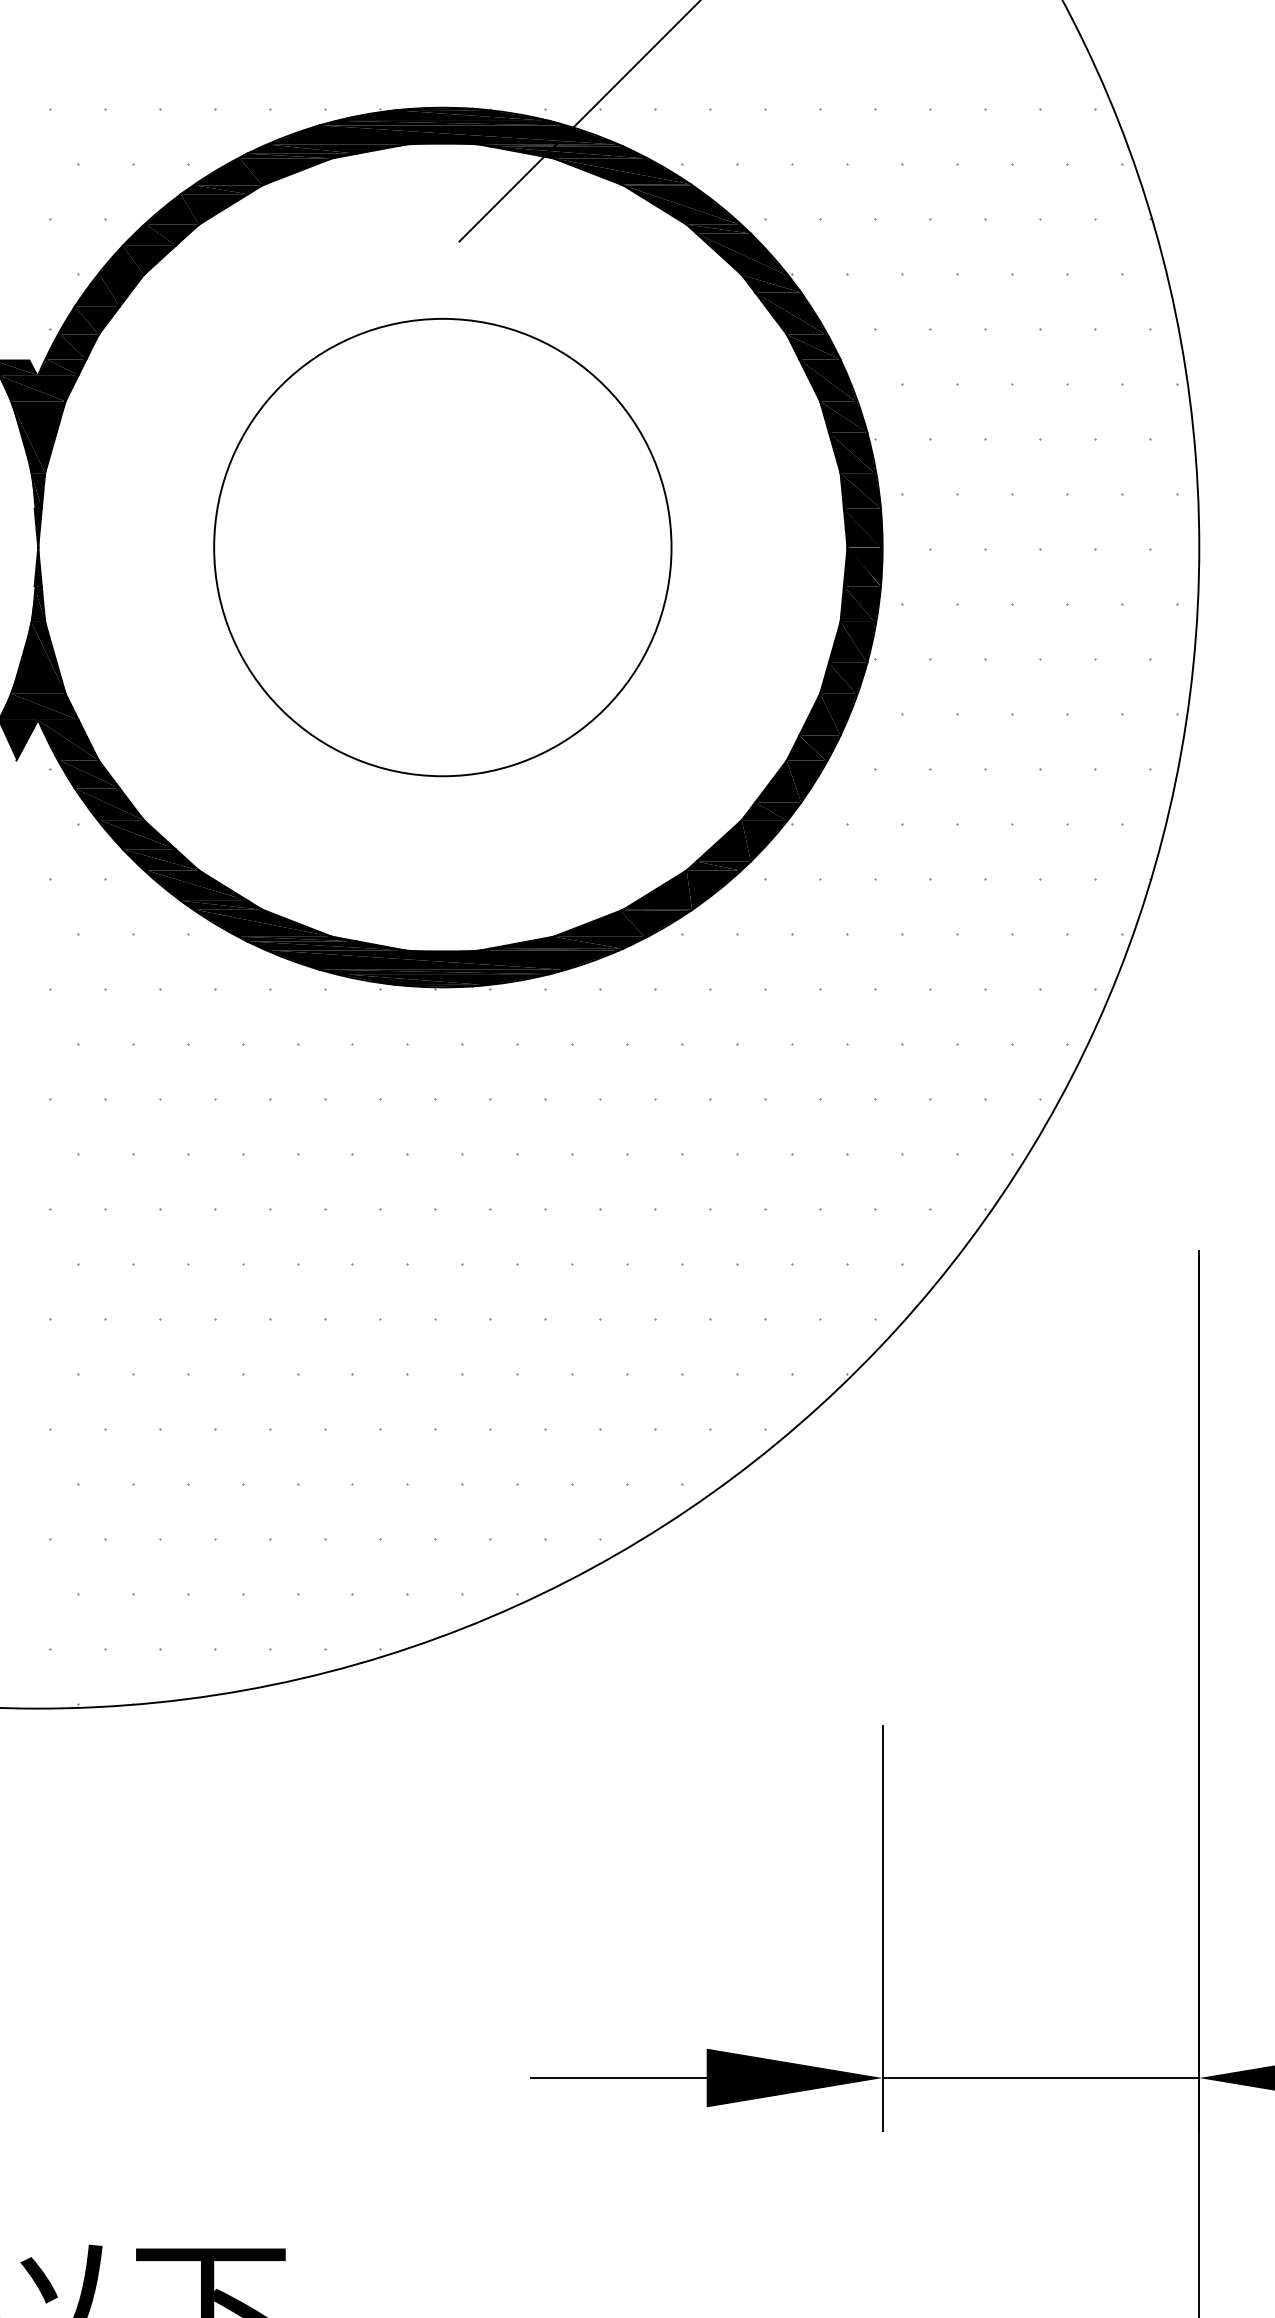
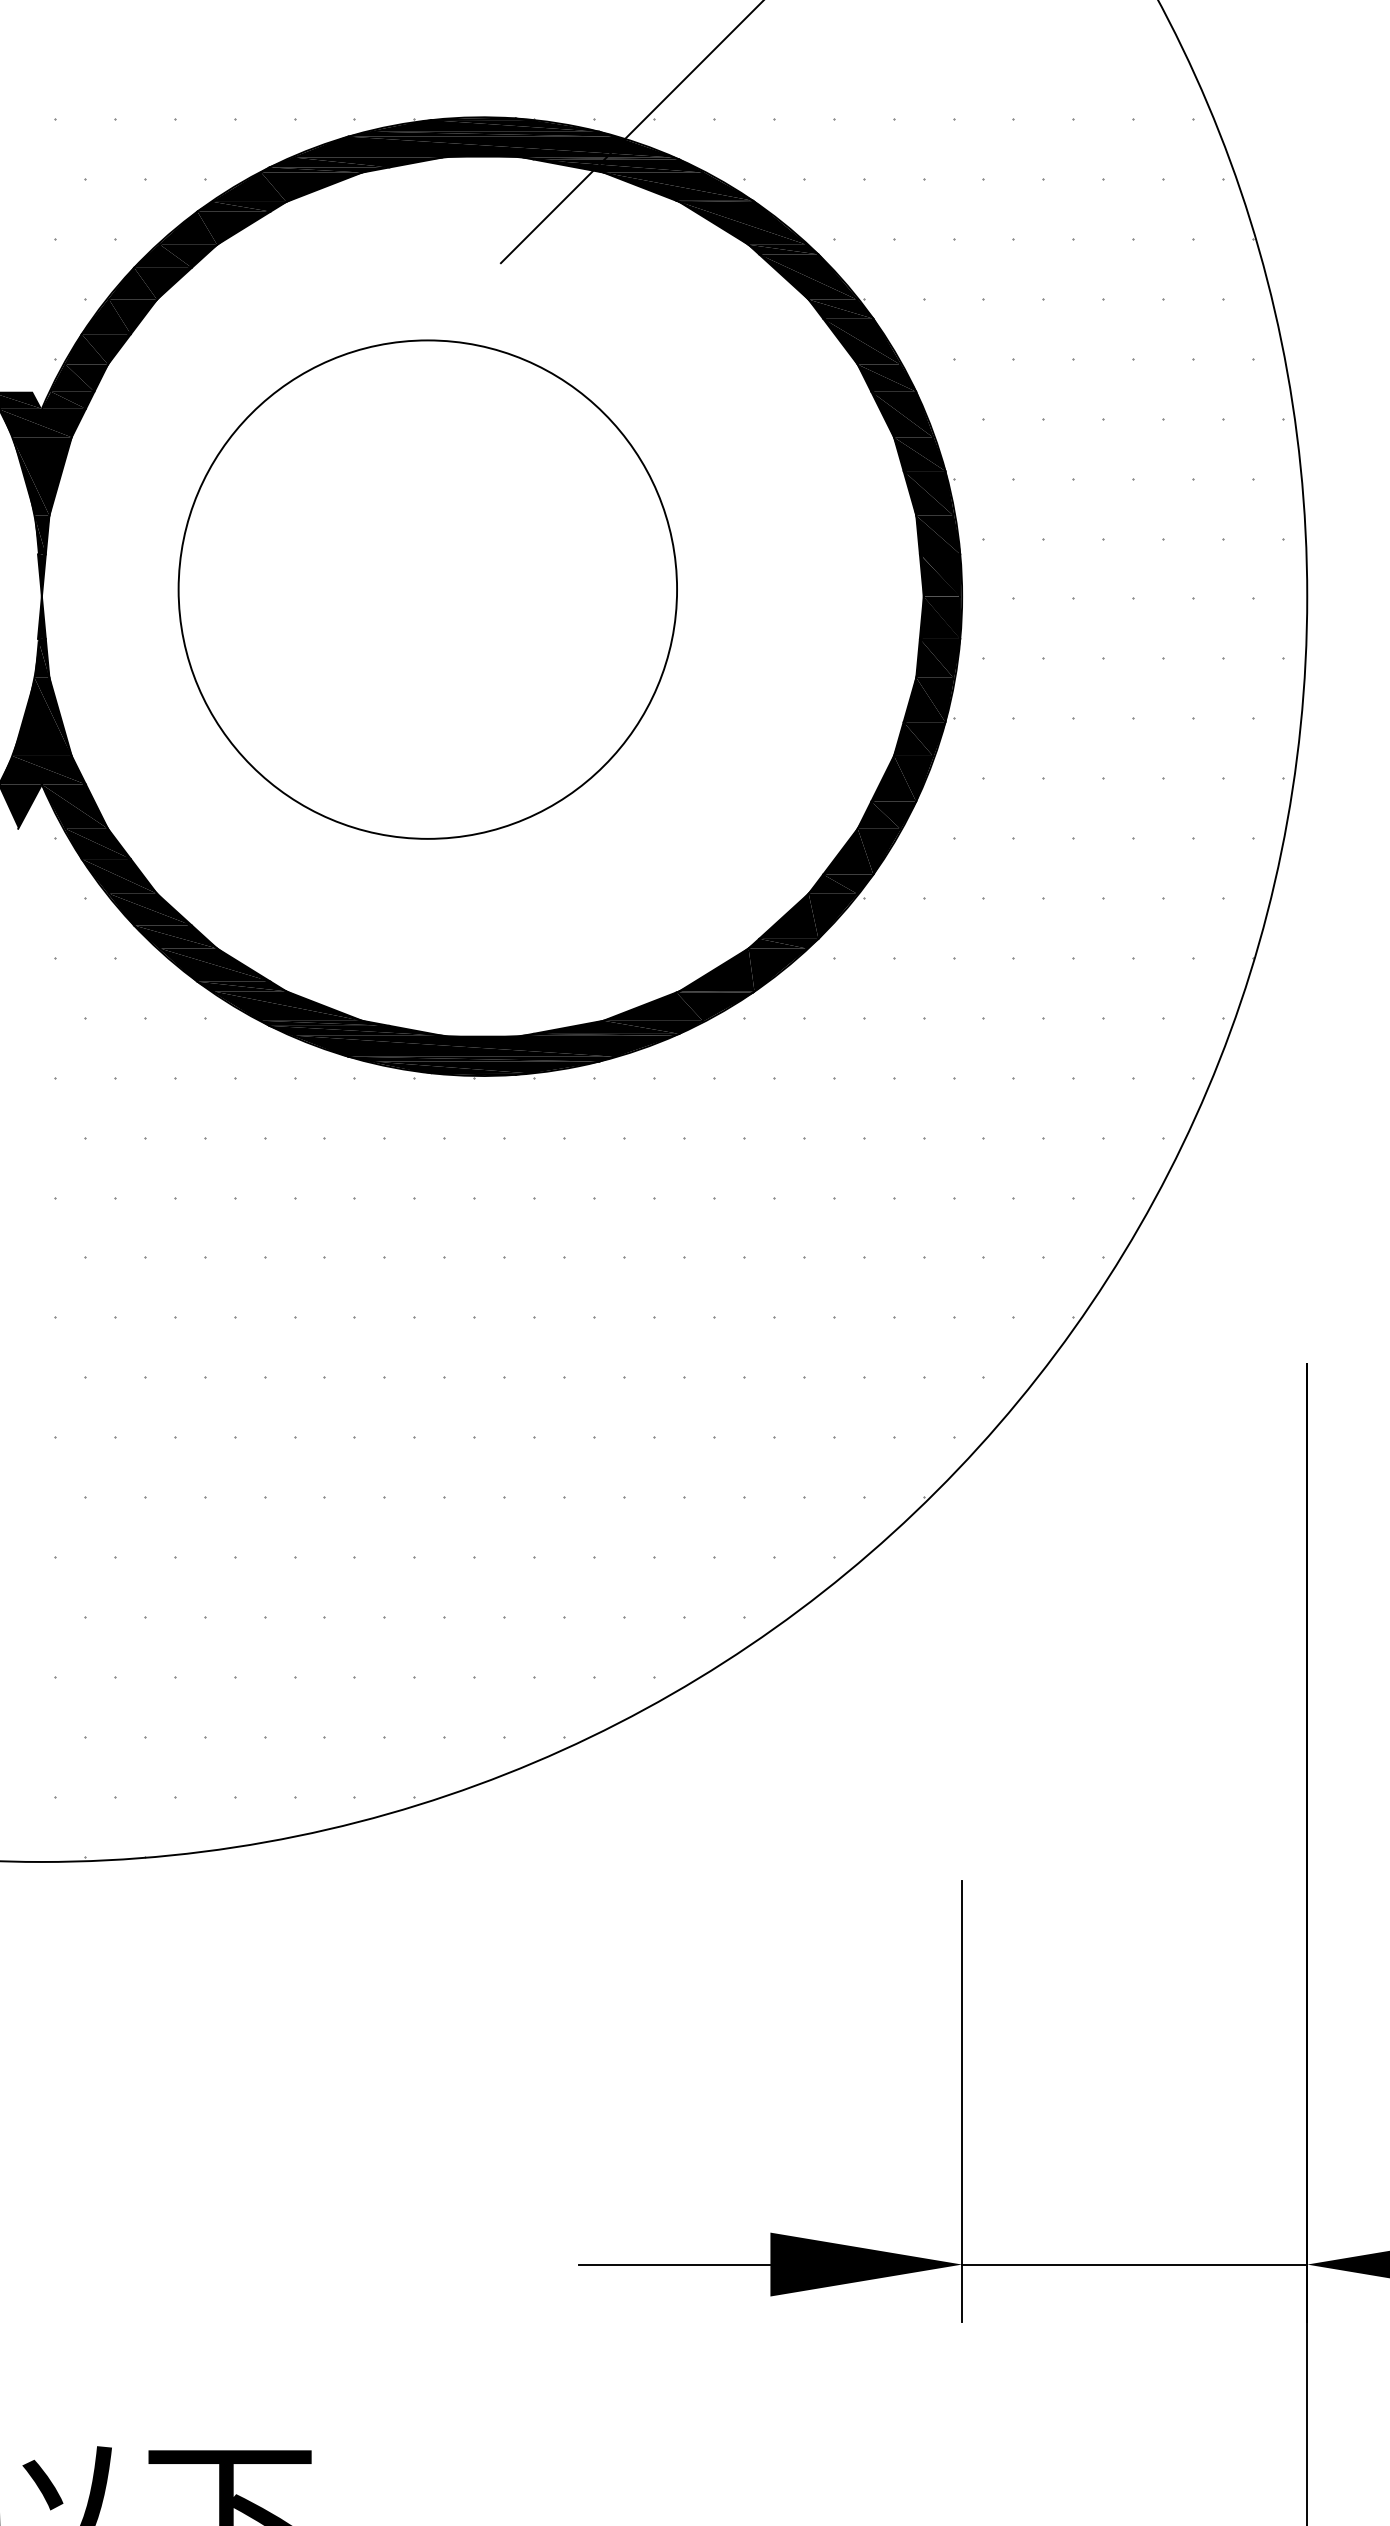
circle: (442, 547) -> (427, 589), moved

